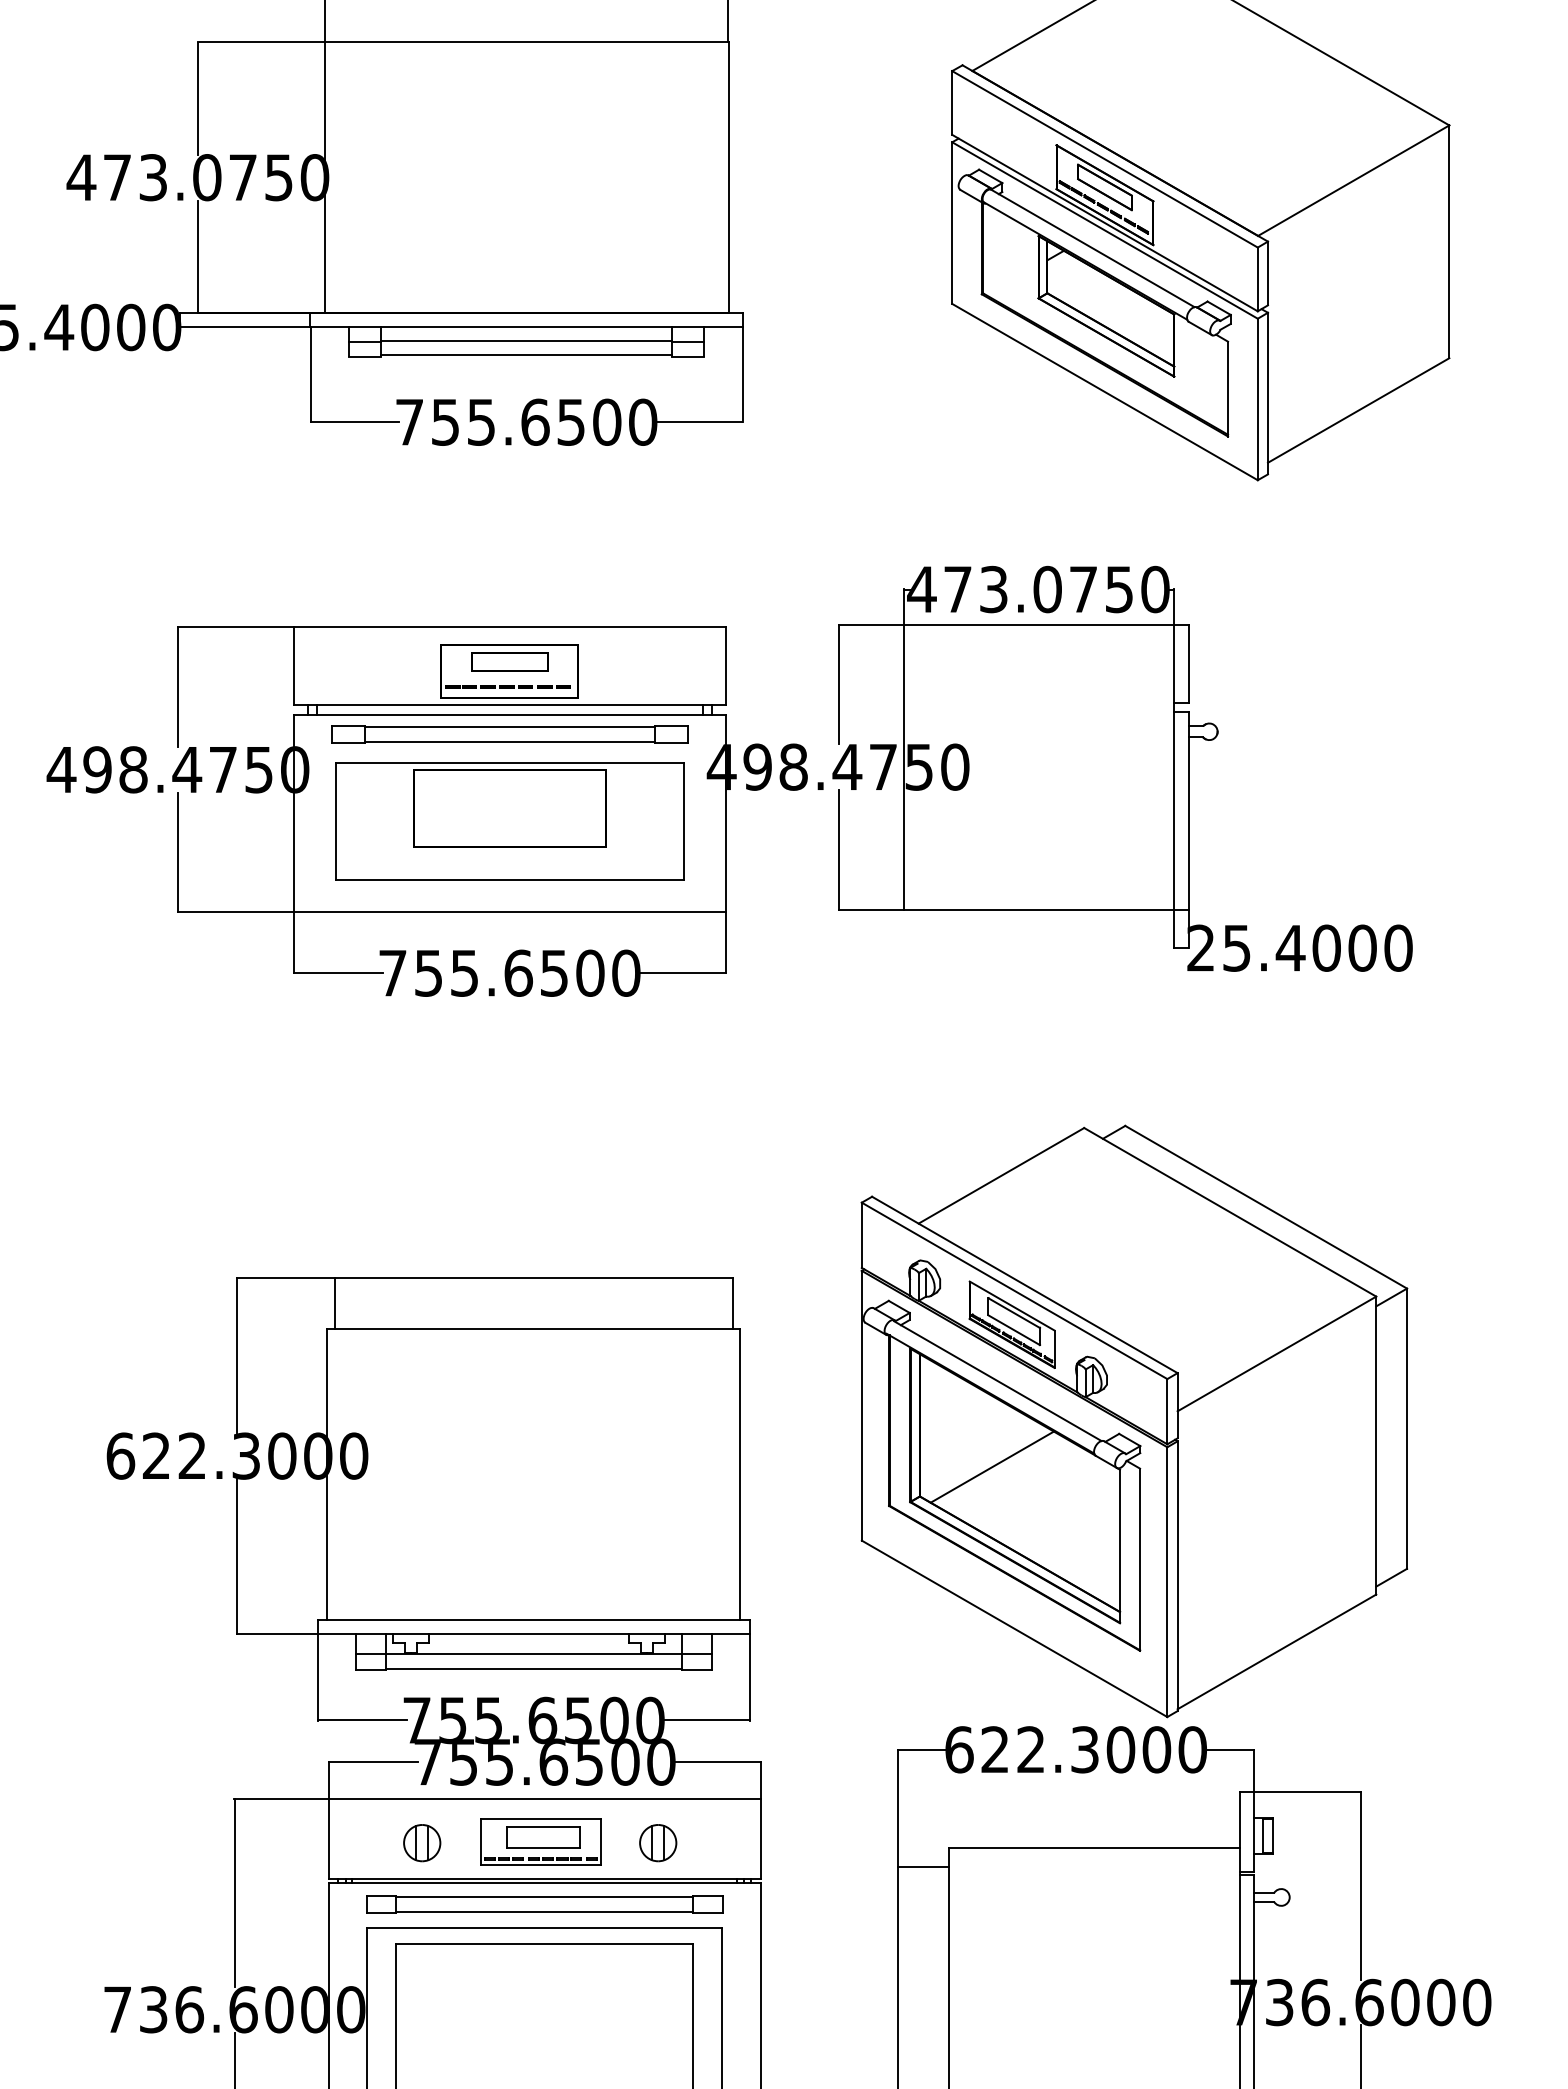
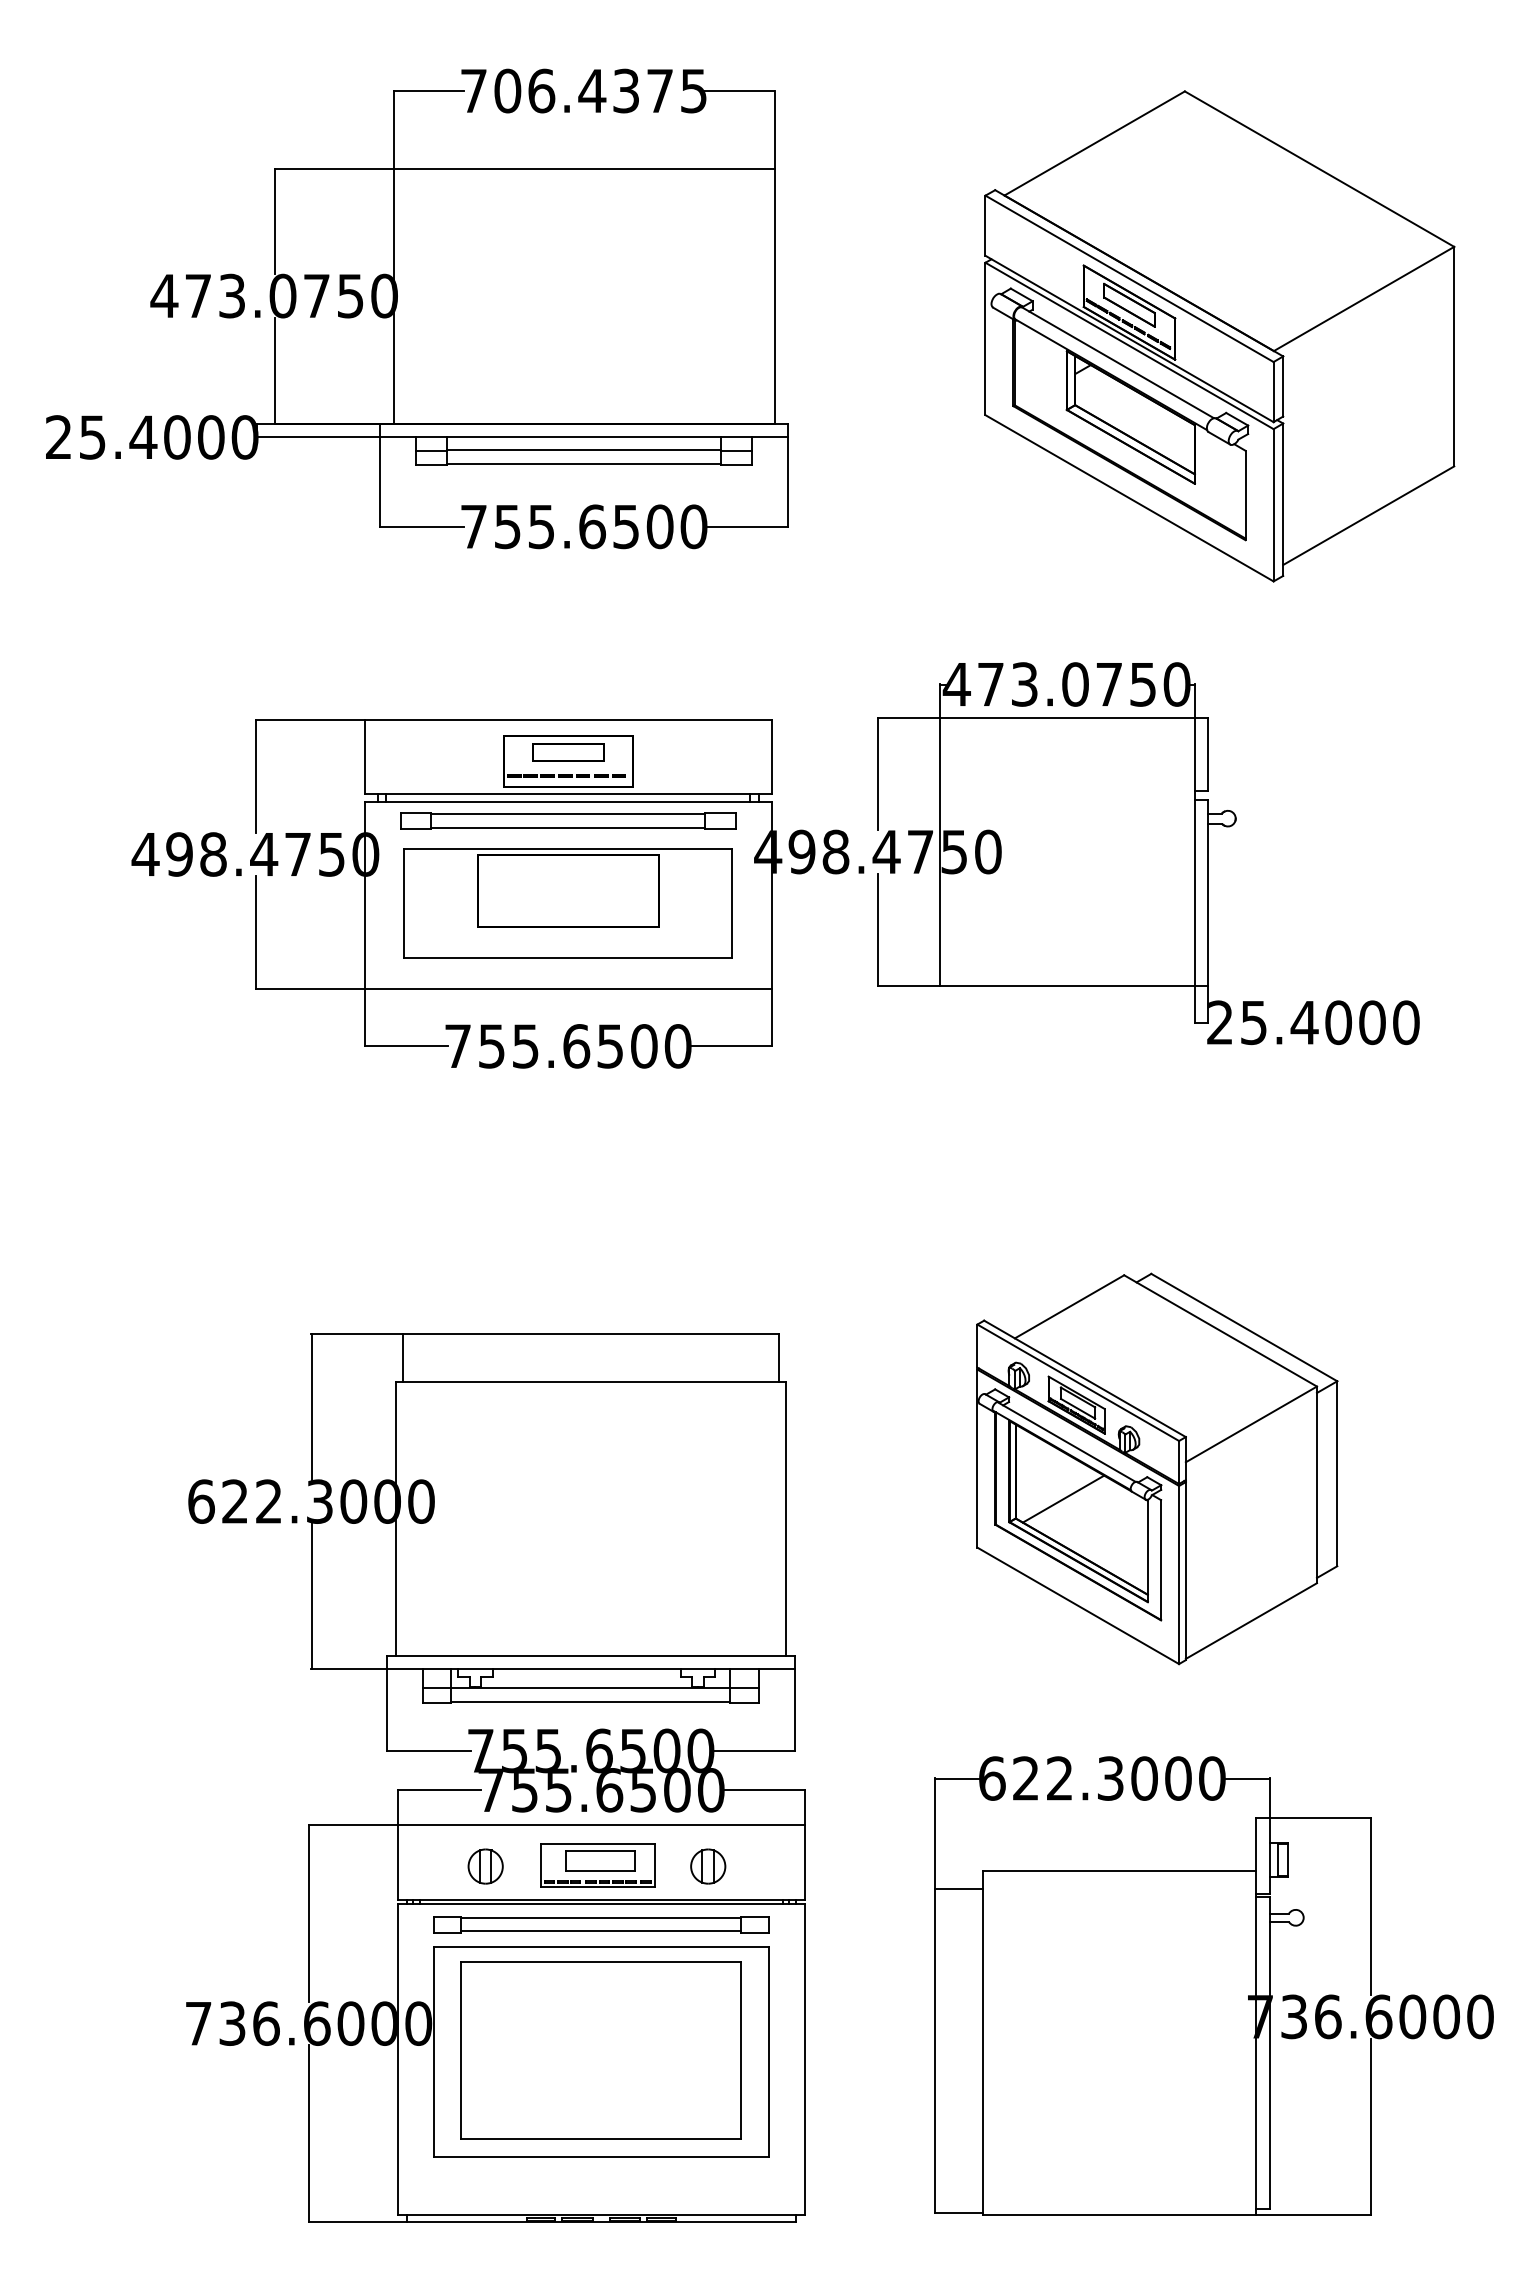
part: (1134, 1420) -> (1157, 1468), size x0.7

